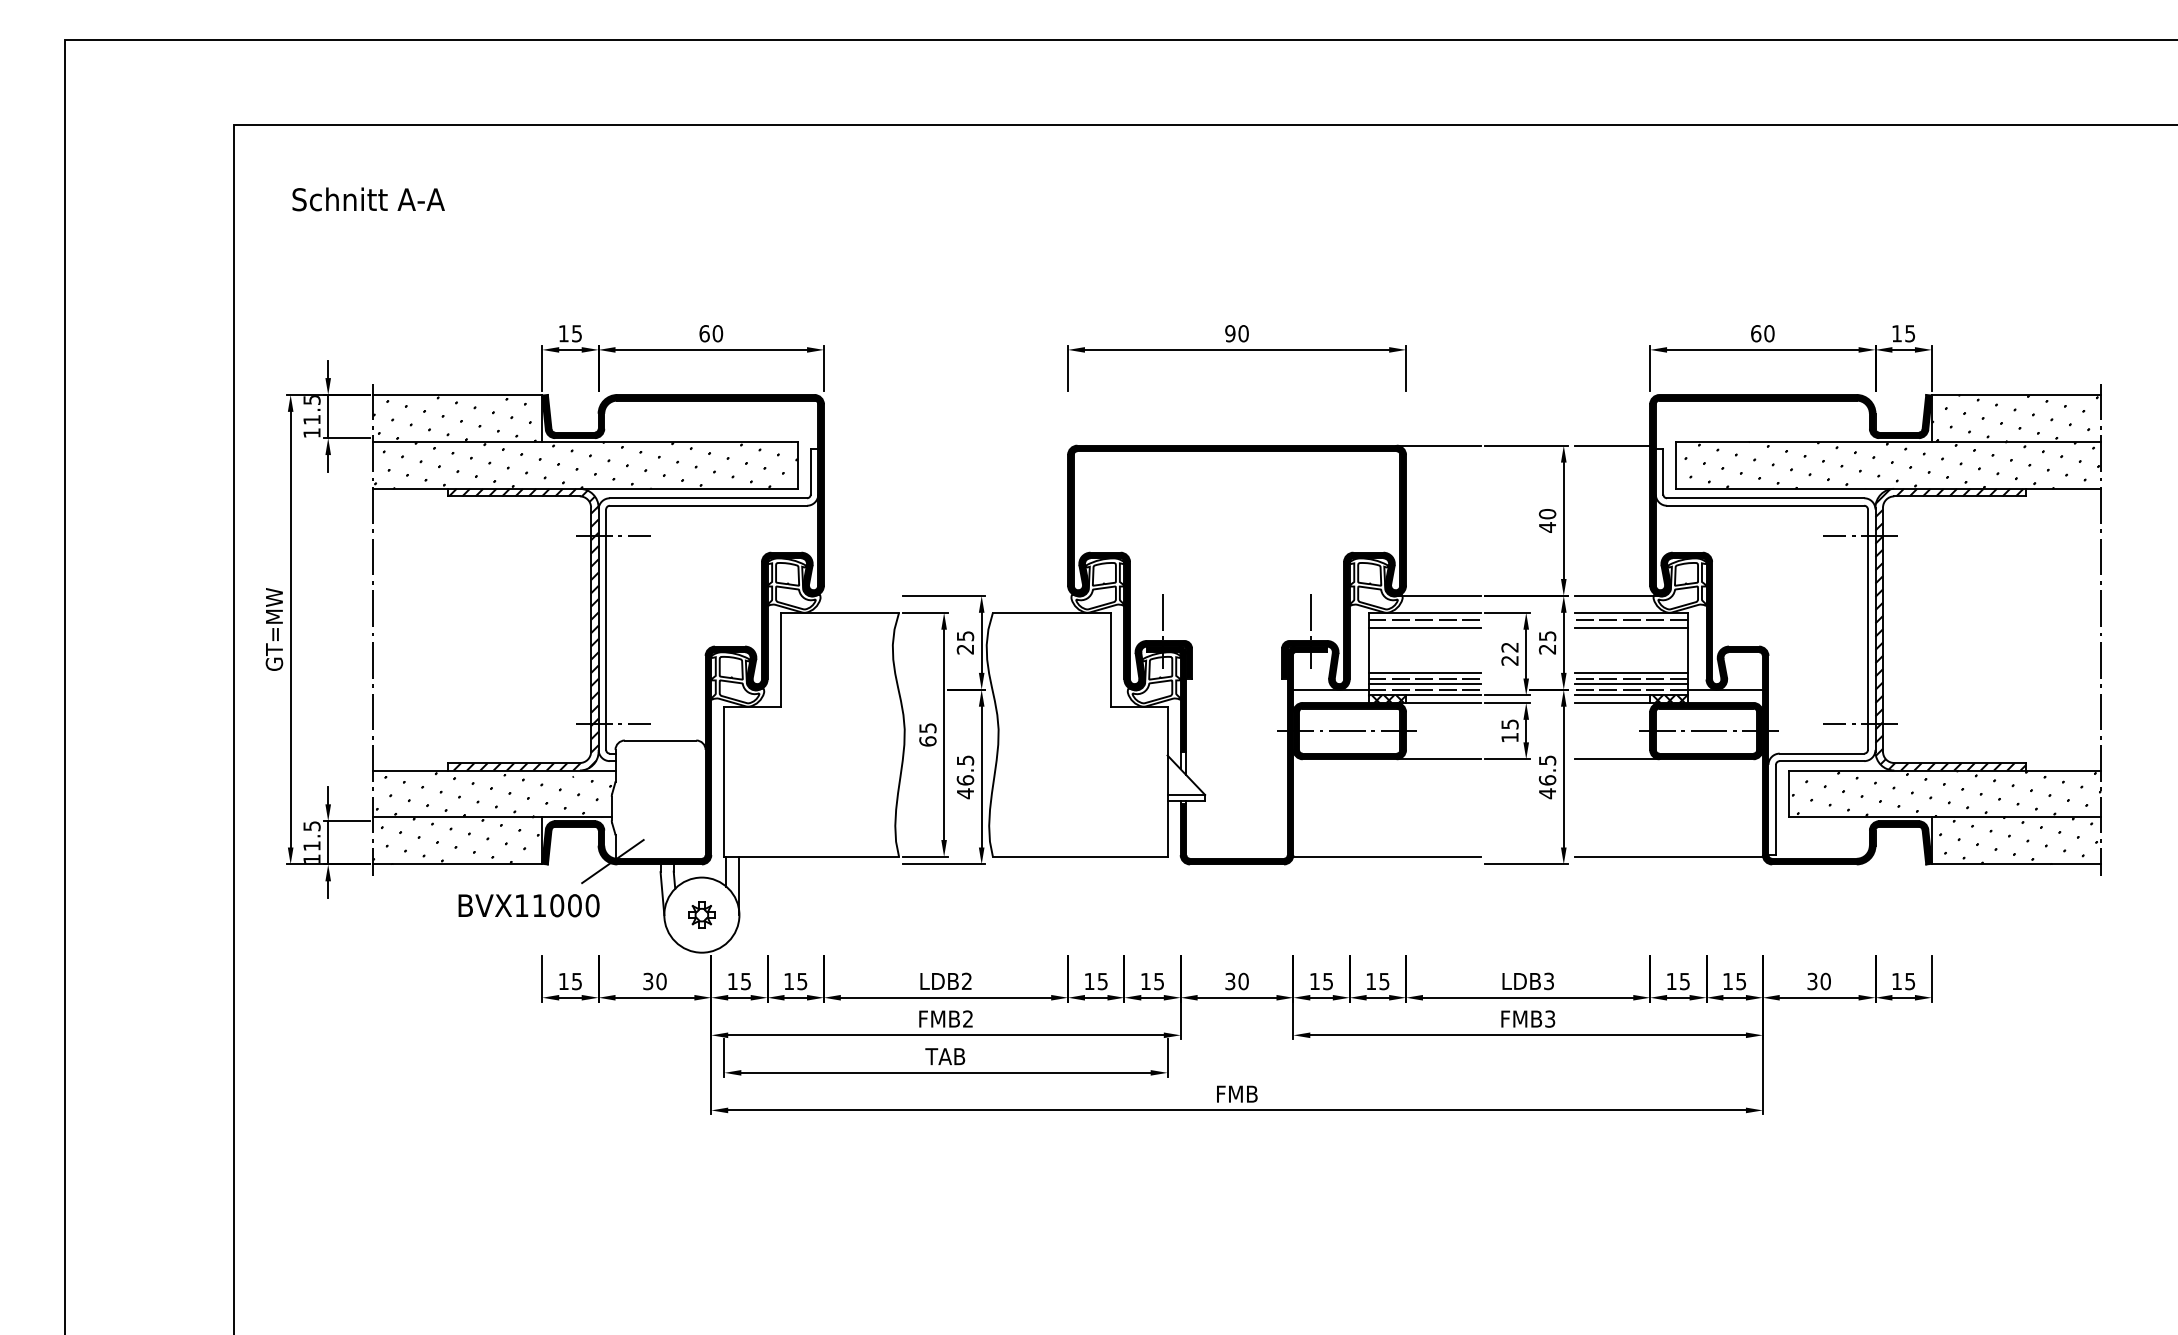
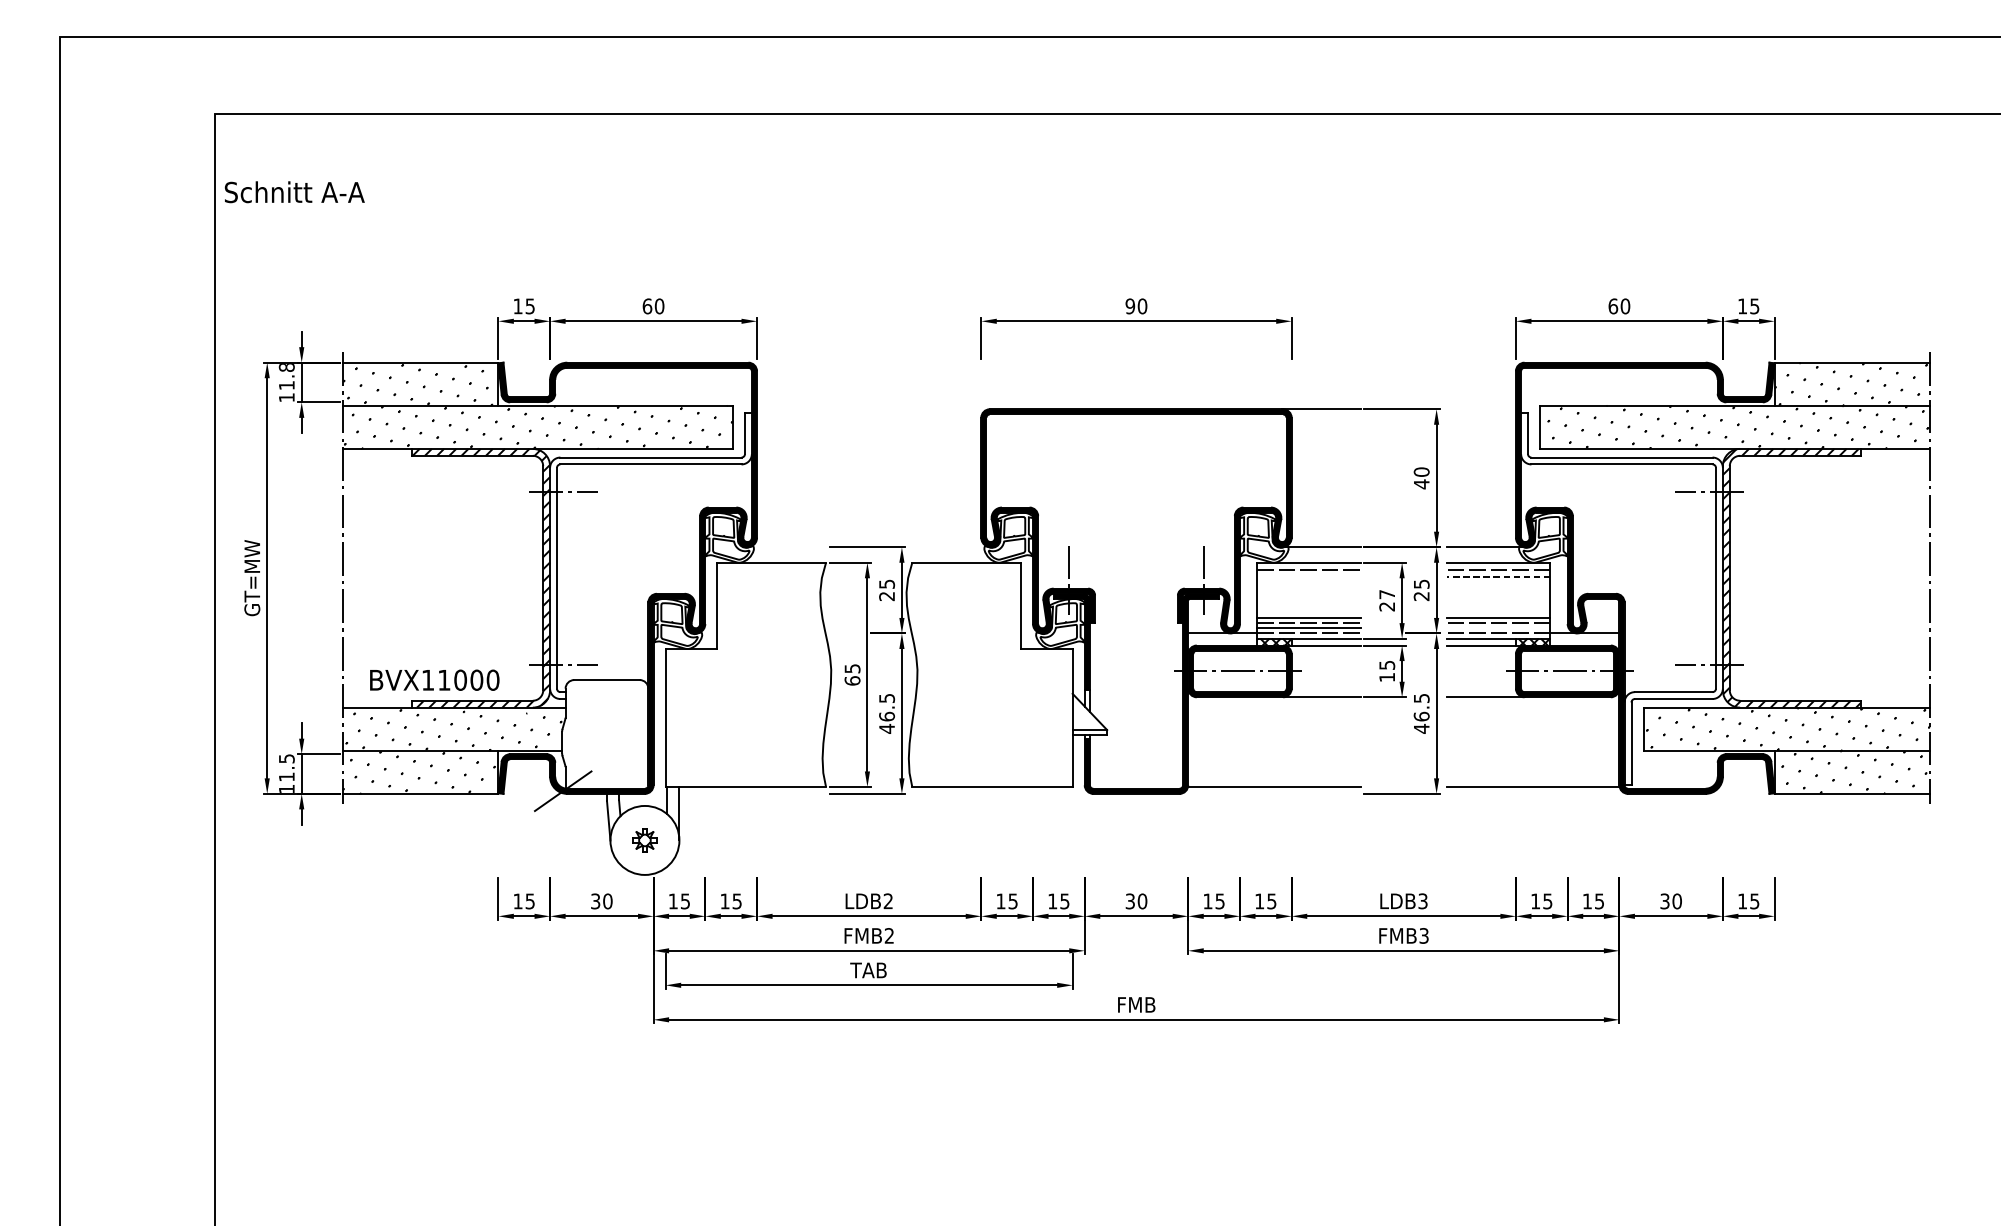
text: (368, 199) -> (294, 192), moved
text: (311, 400) -> (286, 367), 11.5 -> 11.8
line: (1612, 445) -> (1481, 409), removed
line: (1424, 627) -> (1308, 576), removed
line: (1630, 627) -> (1497, 576), solid -> dashed
text: (1509, 647) -> (1386, 594), 22 -> 27
line: (1631, 684) -> (1498, 628), removed
text: (528, 905) -> (434, 680), moved

